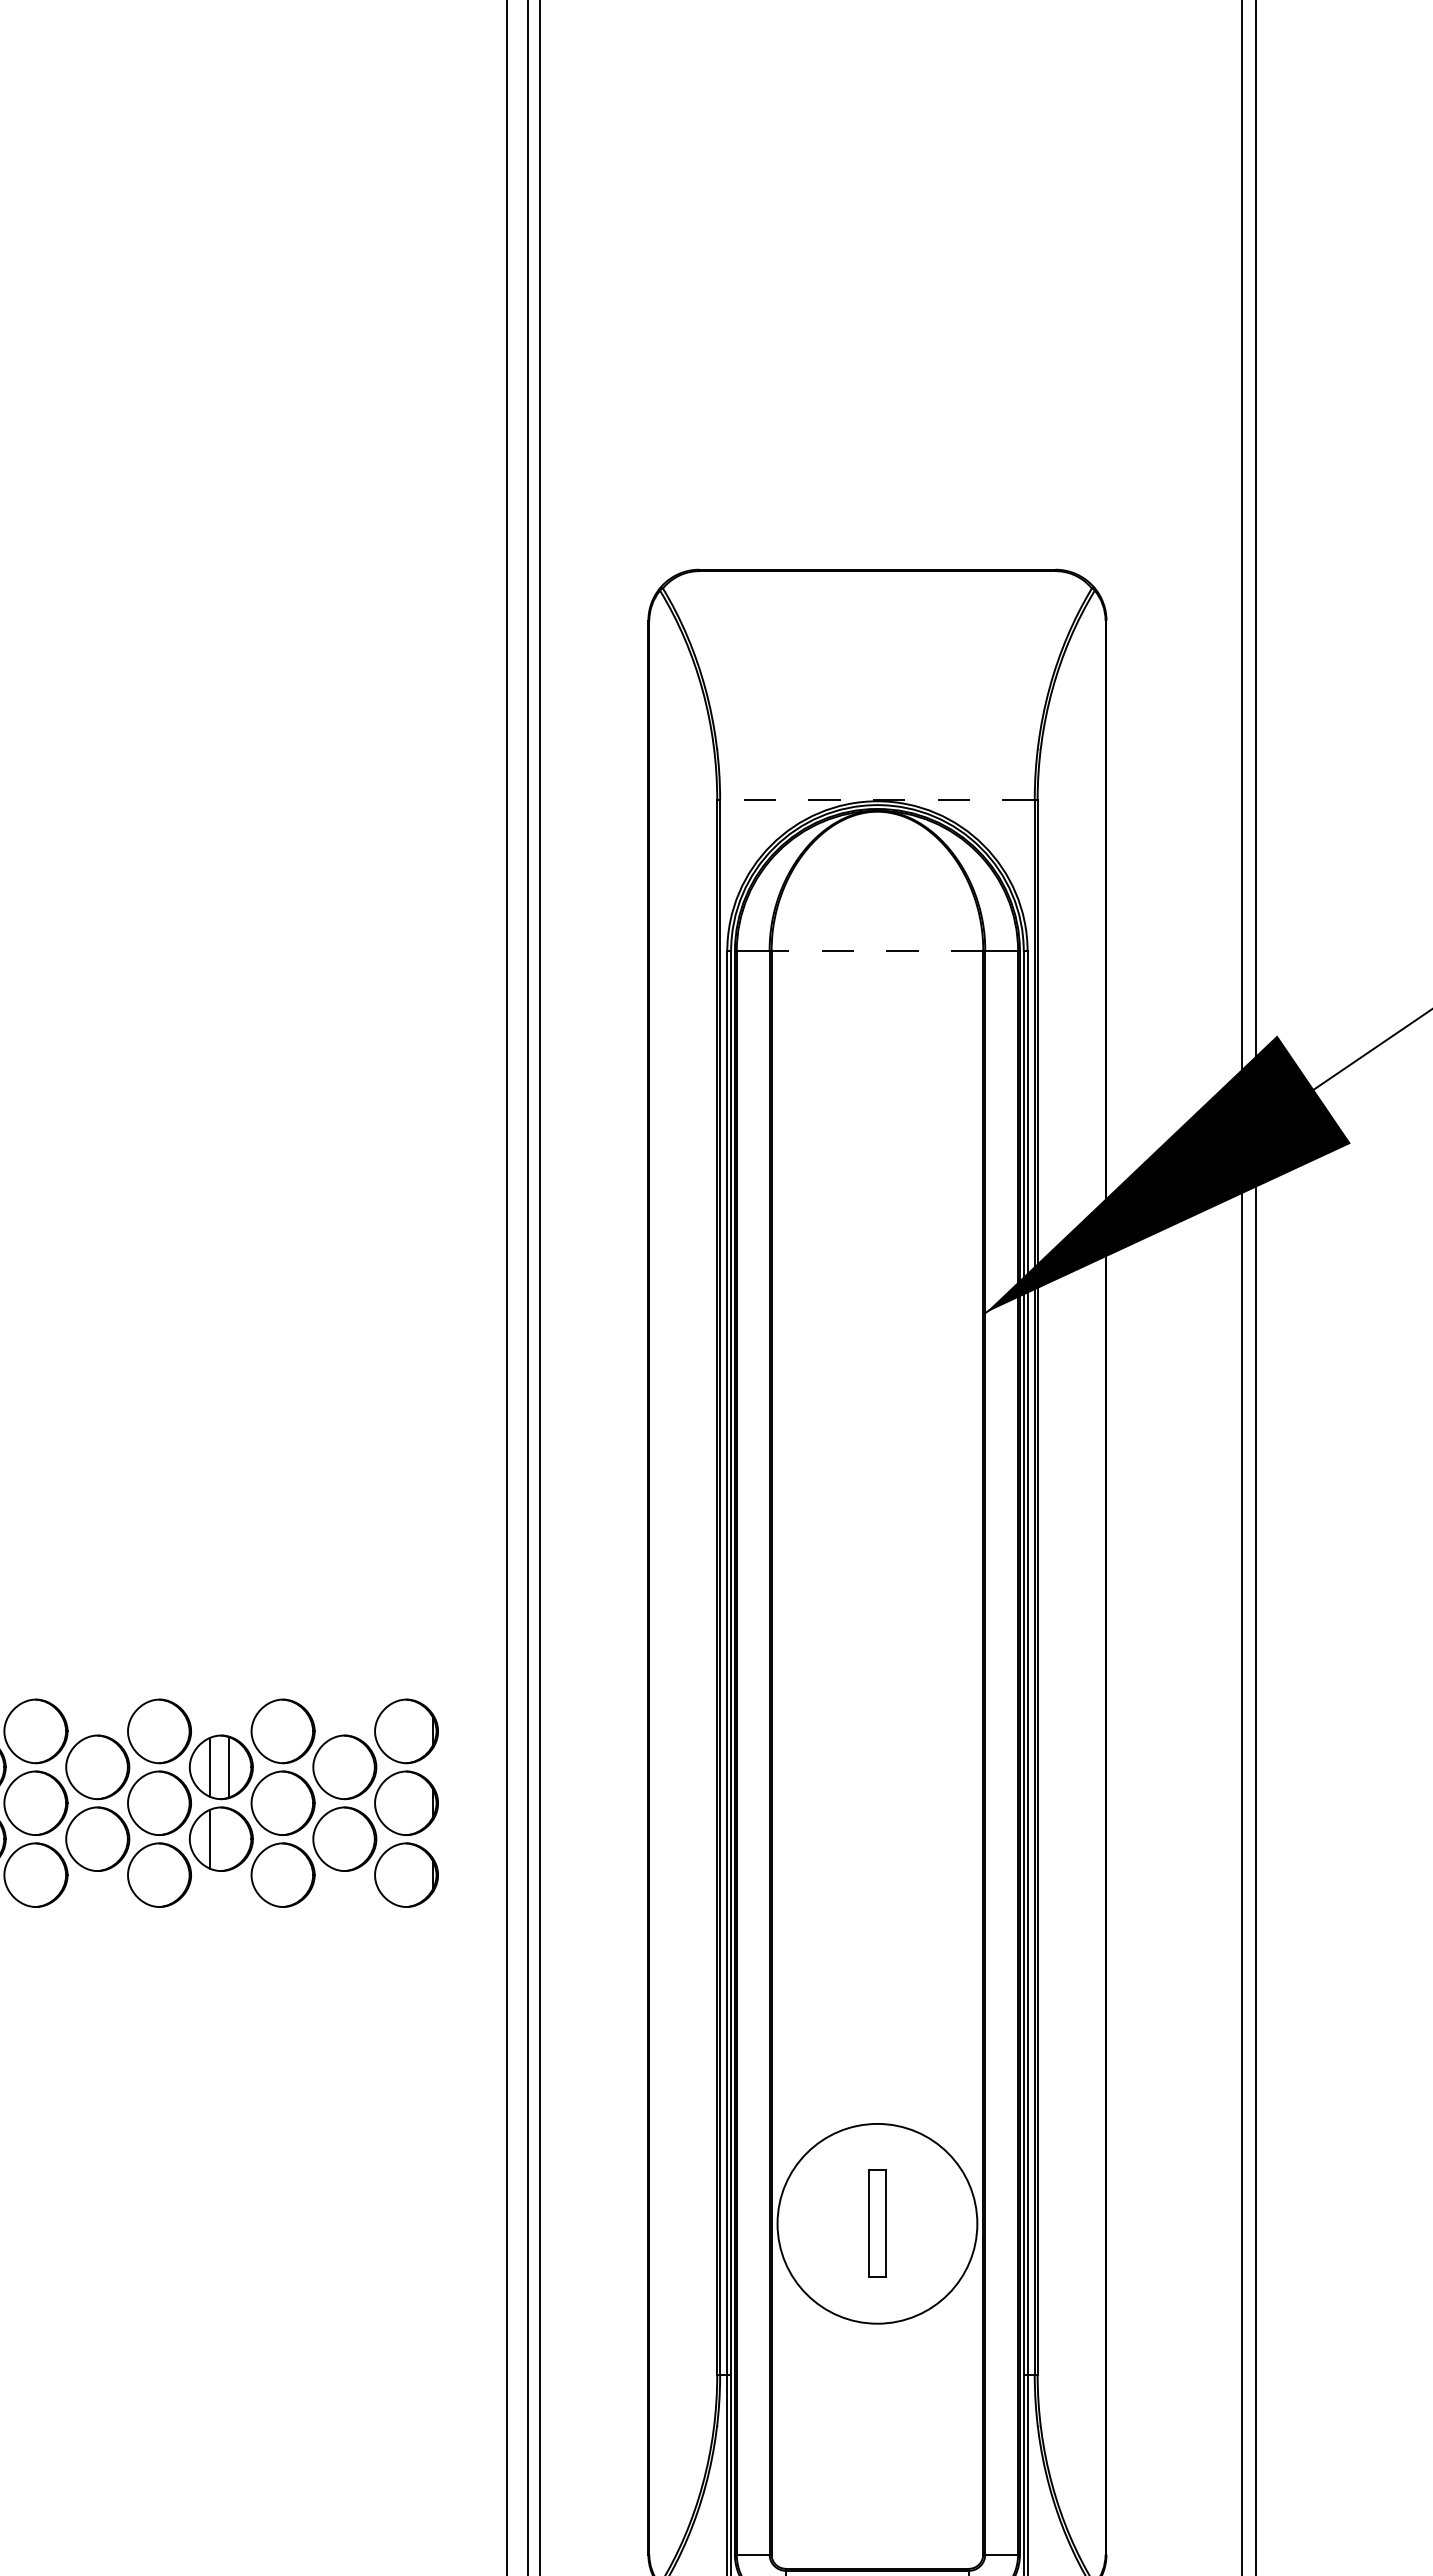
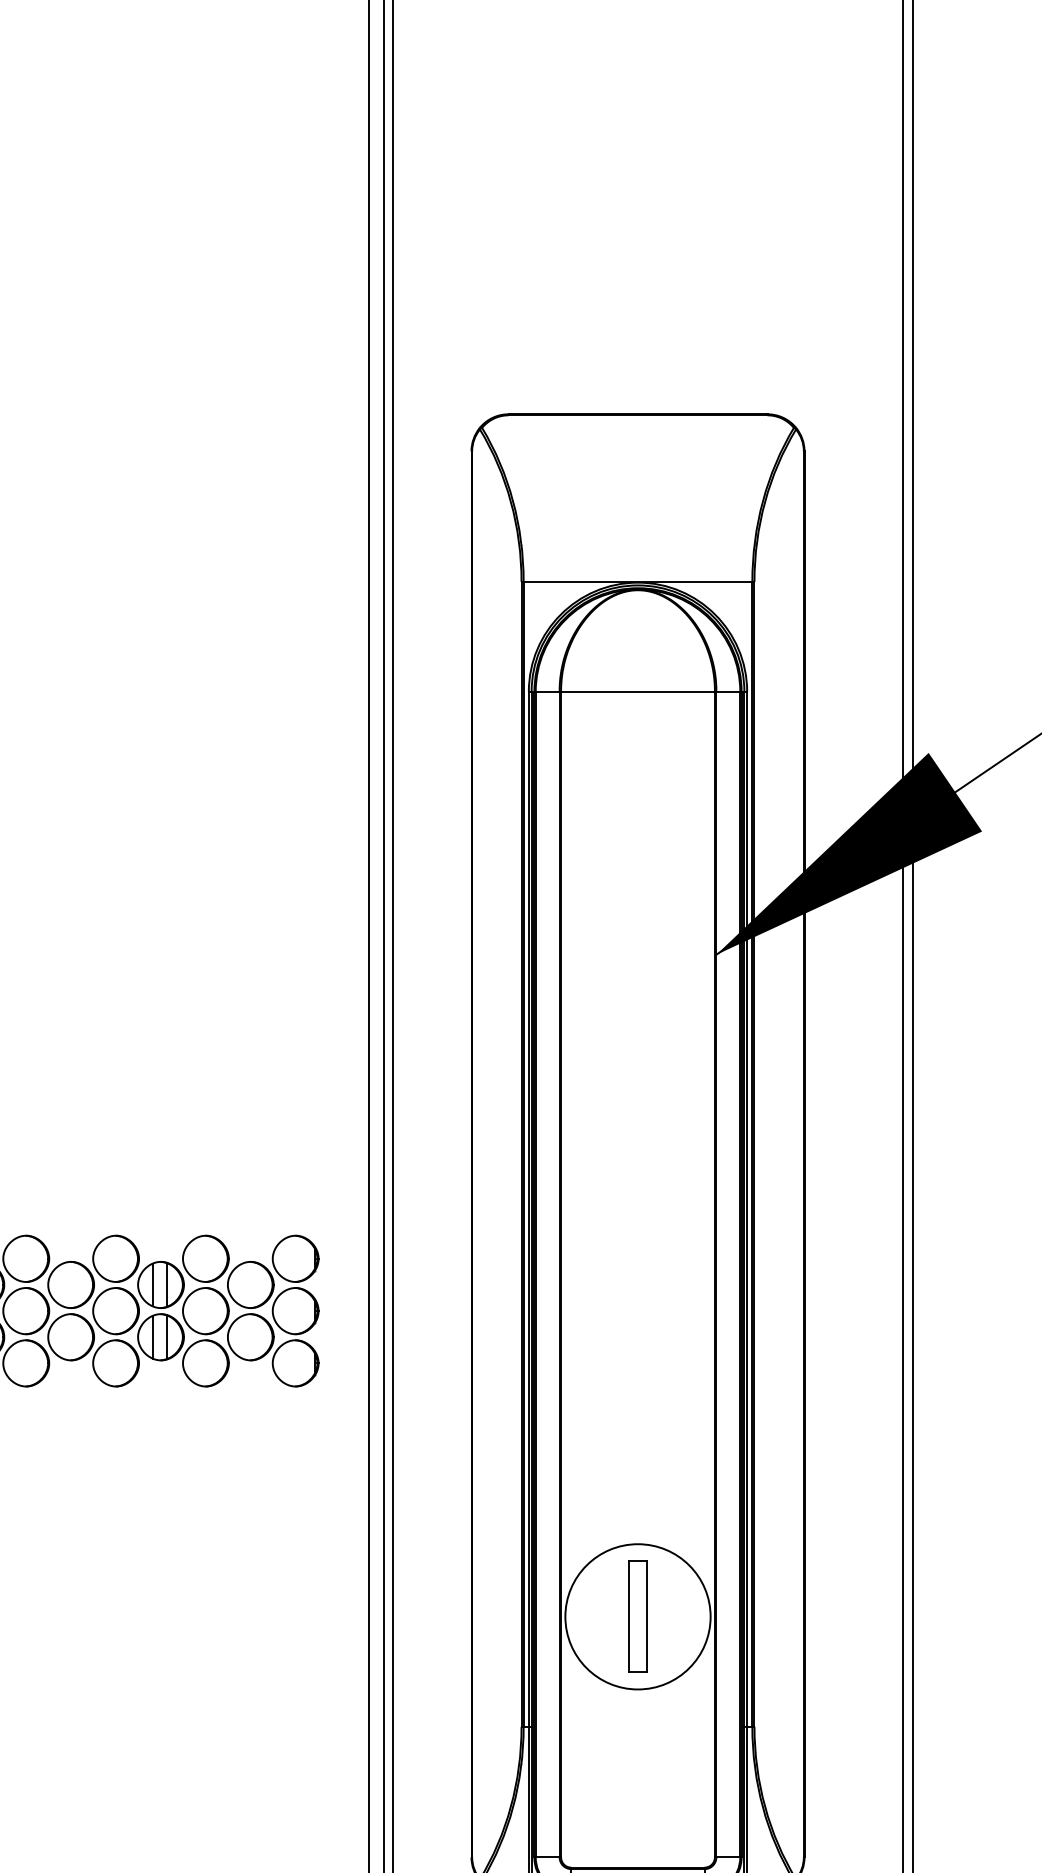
line: (876, 800) -> (637, 582), dashed -> solid
line: (877, 951) -> (638, 691), dashed -> solid
line: (229, 1839) -> (166, 1337), added
part: (877, 2223) -> (638, 1616), size x1.43

